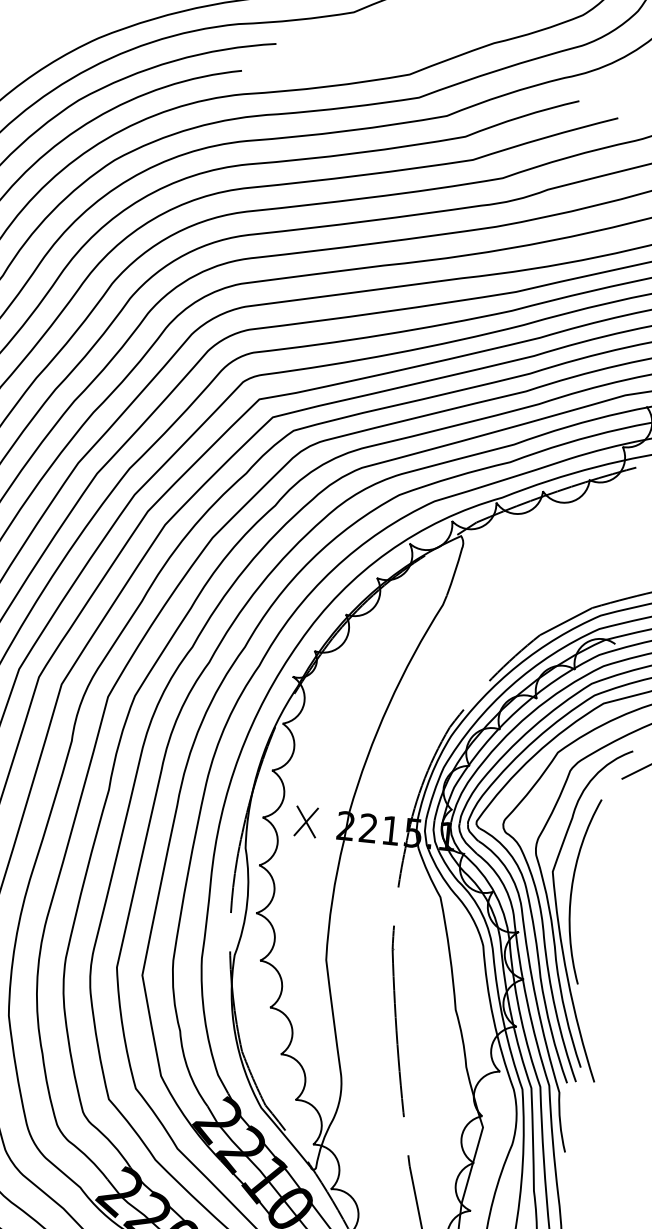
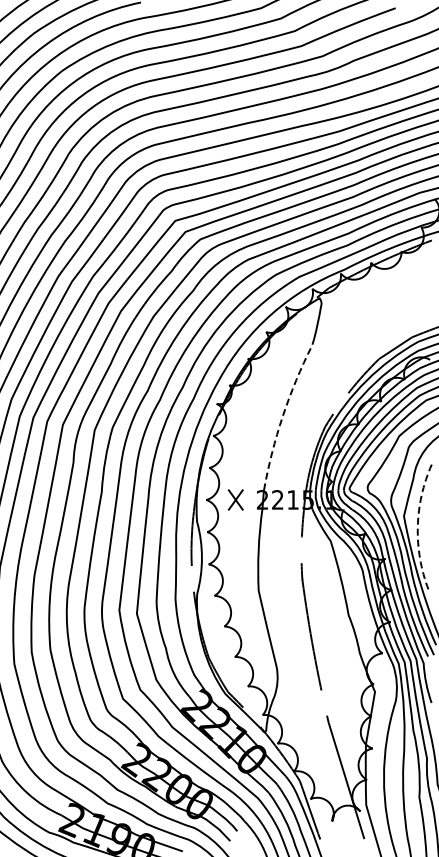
line: (391, 699) -> (284, 412), solid -> dashed
line: (571, 889) -> (417, 526), solid -> dashed

